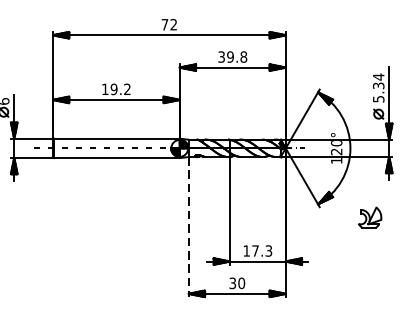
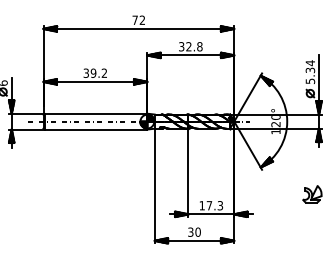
text: (229, 56) -> (188, 46), 39.8 -> 32.8
text: (104, 88) -> (85, 72), 19.2 -> 39.2
part: (370, 217) -> (312, 194), moved
line: (188, 227) -> (154, 186), dashed -> solid

